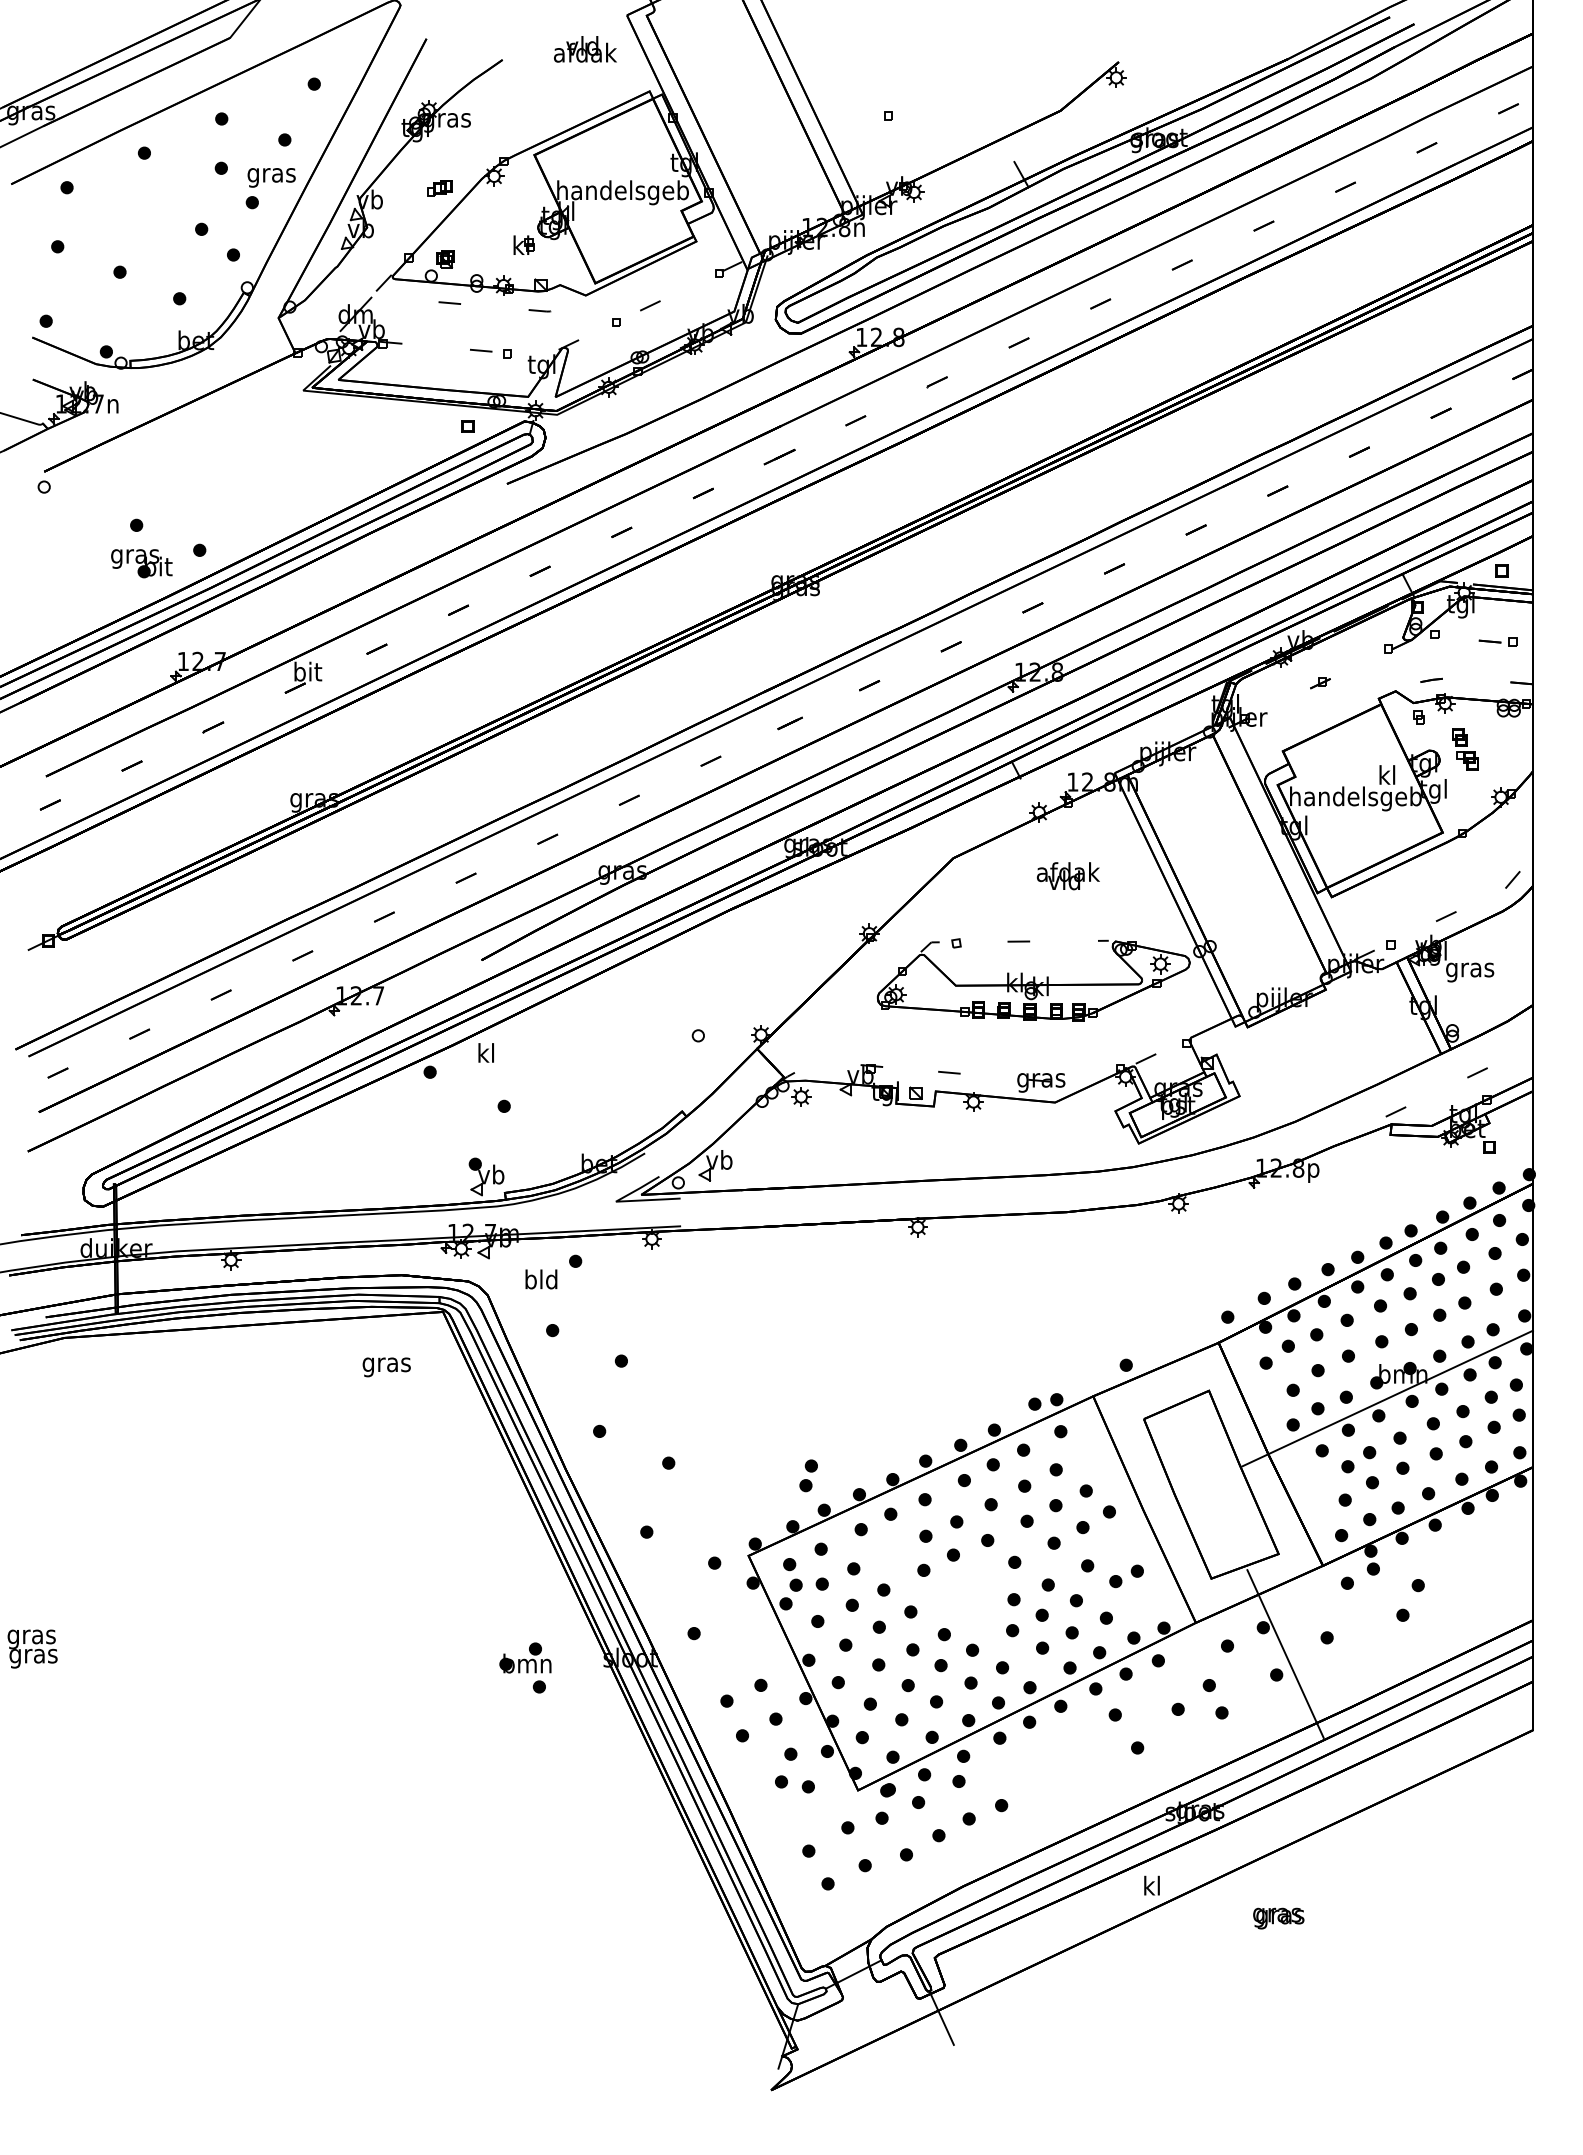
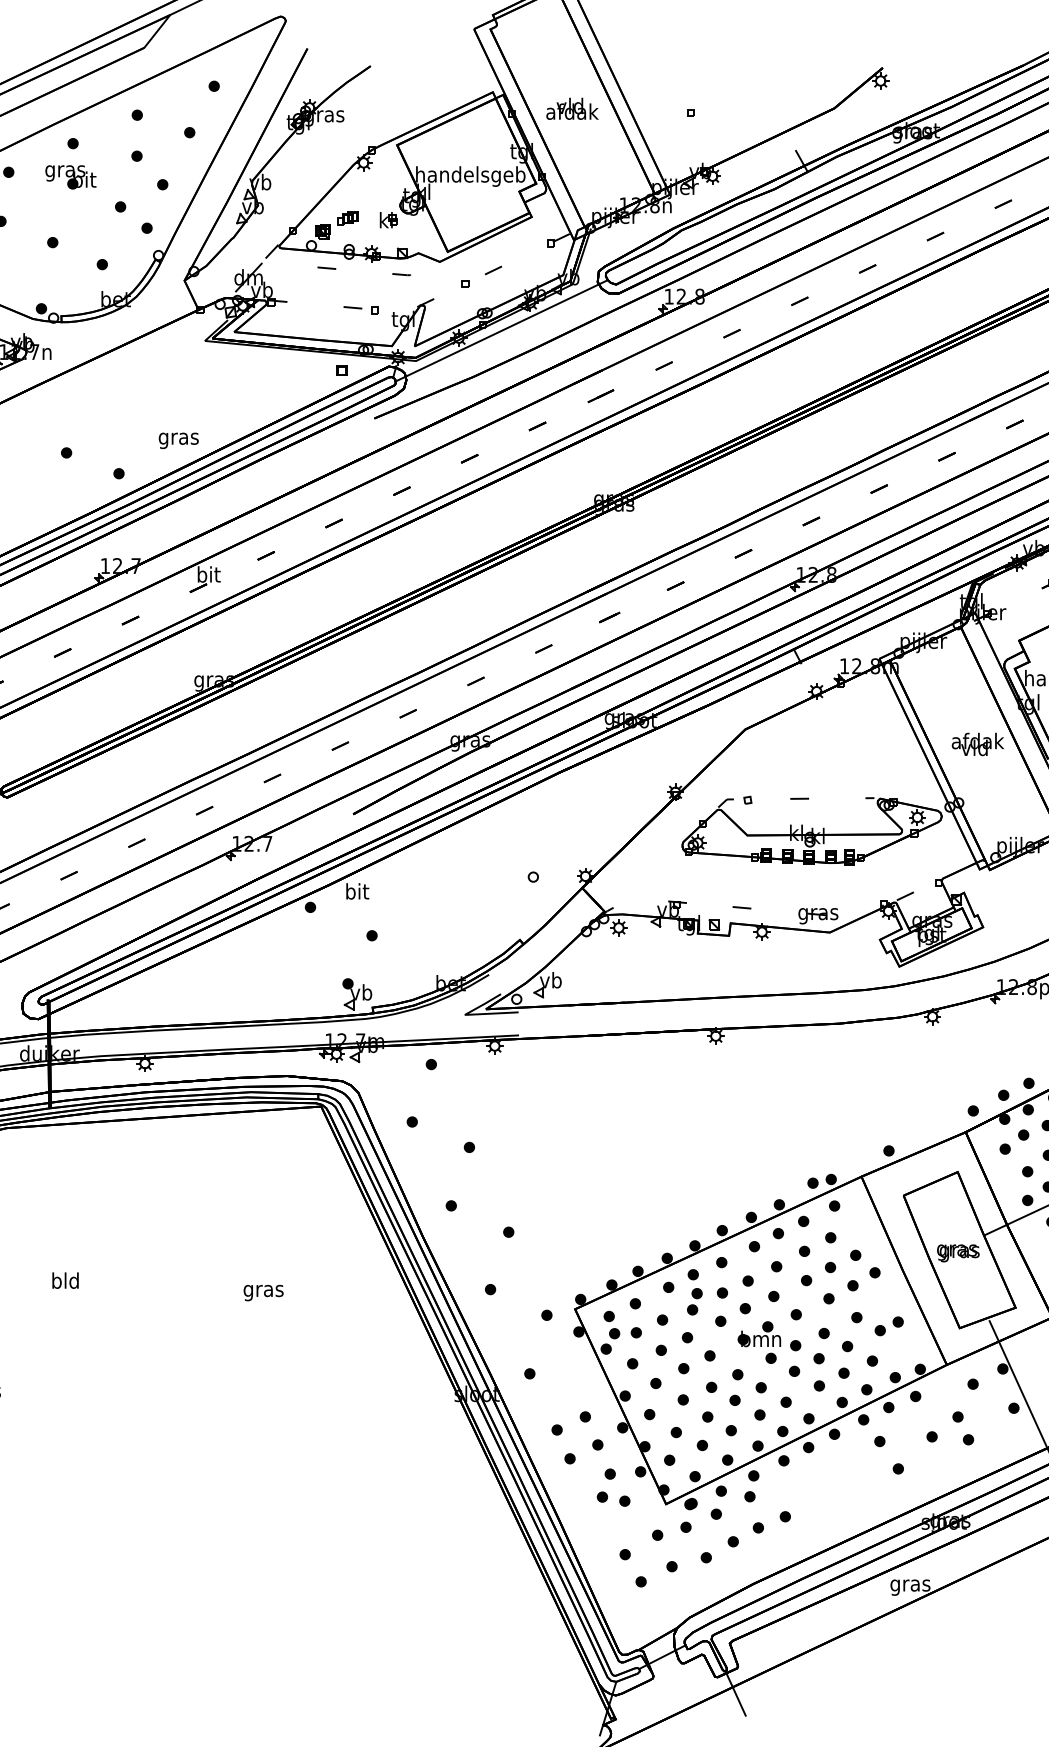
text: (585, 49) -> (572, 108), moved
text: (271, 177) -> (178, 440), moved
part: (439, 188) -> (347, 218), moved
line: (660, 378) -> (501, 330), added
part: (141, 563) -> (70, 177), moved
text: (1067, 876) -> (977, 744), moved
text: (486, 1052) -> (357, 890), kl -> bit
text: (541, 1279) -> (65, 1280), moved
text: (386, 1367) -> (263, 1293), moved
part: (808, 1475) -> (694, 1301), moved
part: (525, 1667) -> (759, 1342), moved
text: (1152, 1887) -> (910, 1584), kl -> gras
text: (1278, 1918) -> (958, 1253), moved

